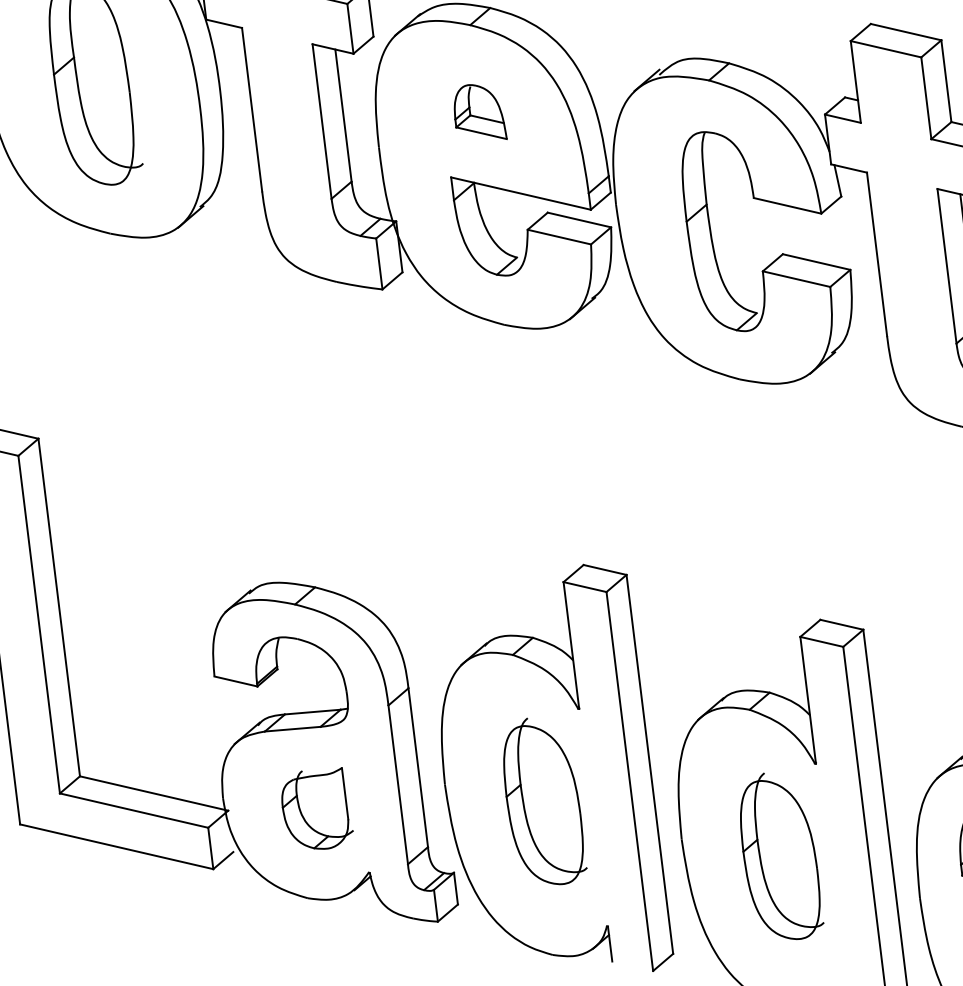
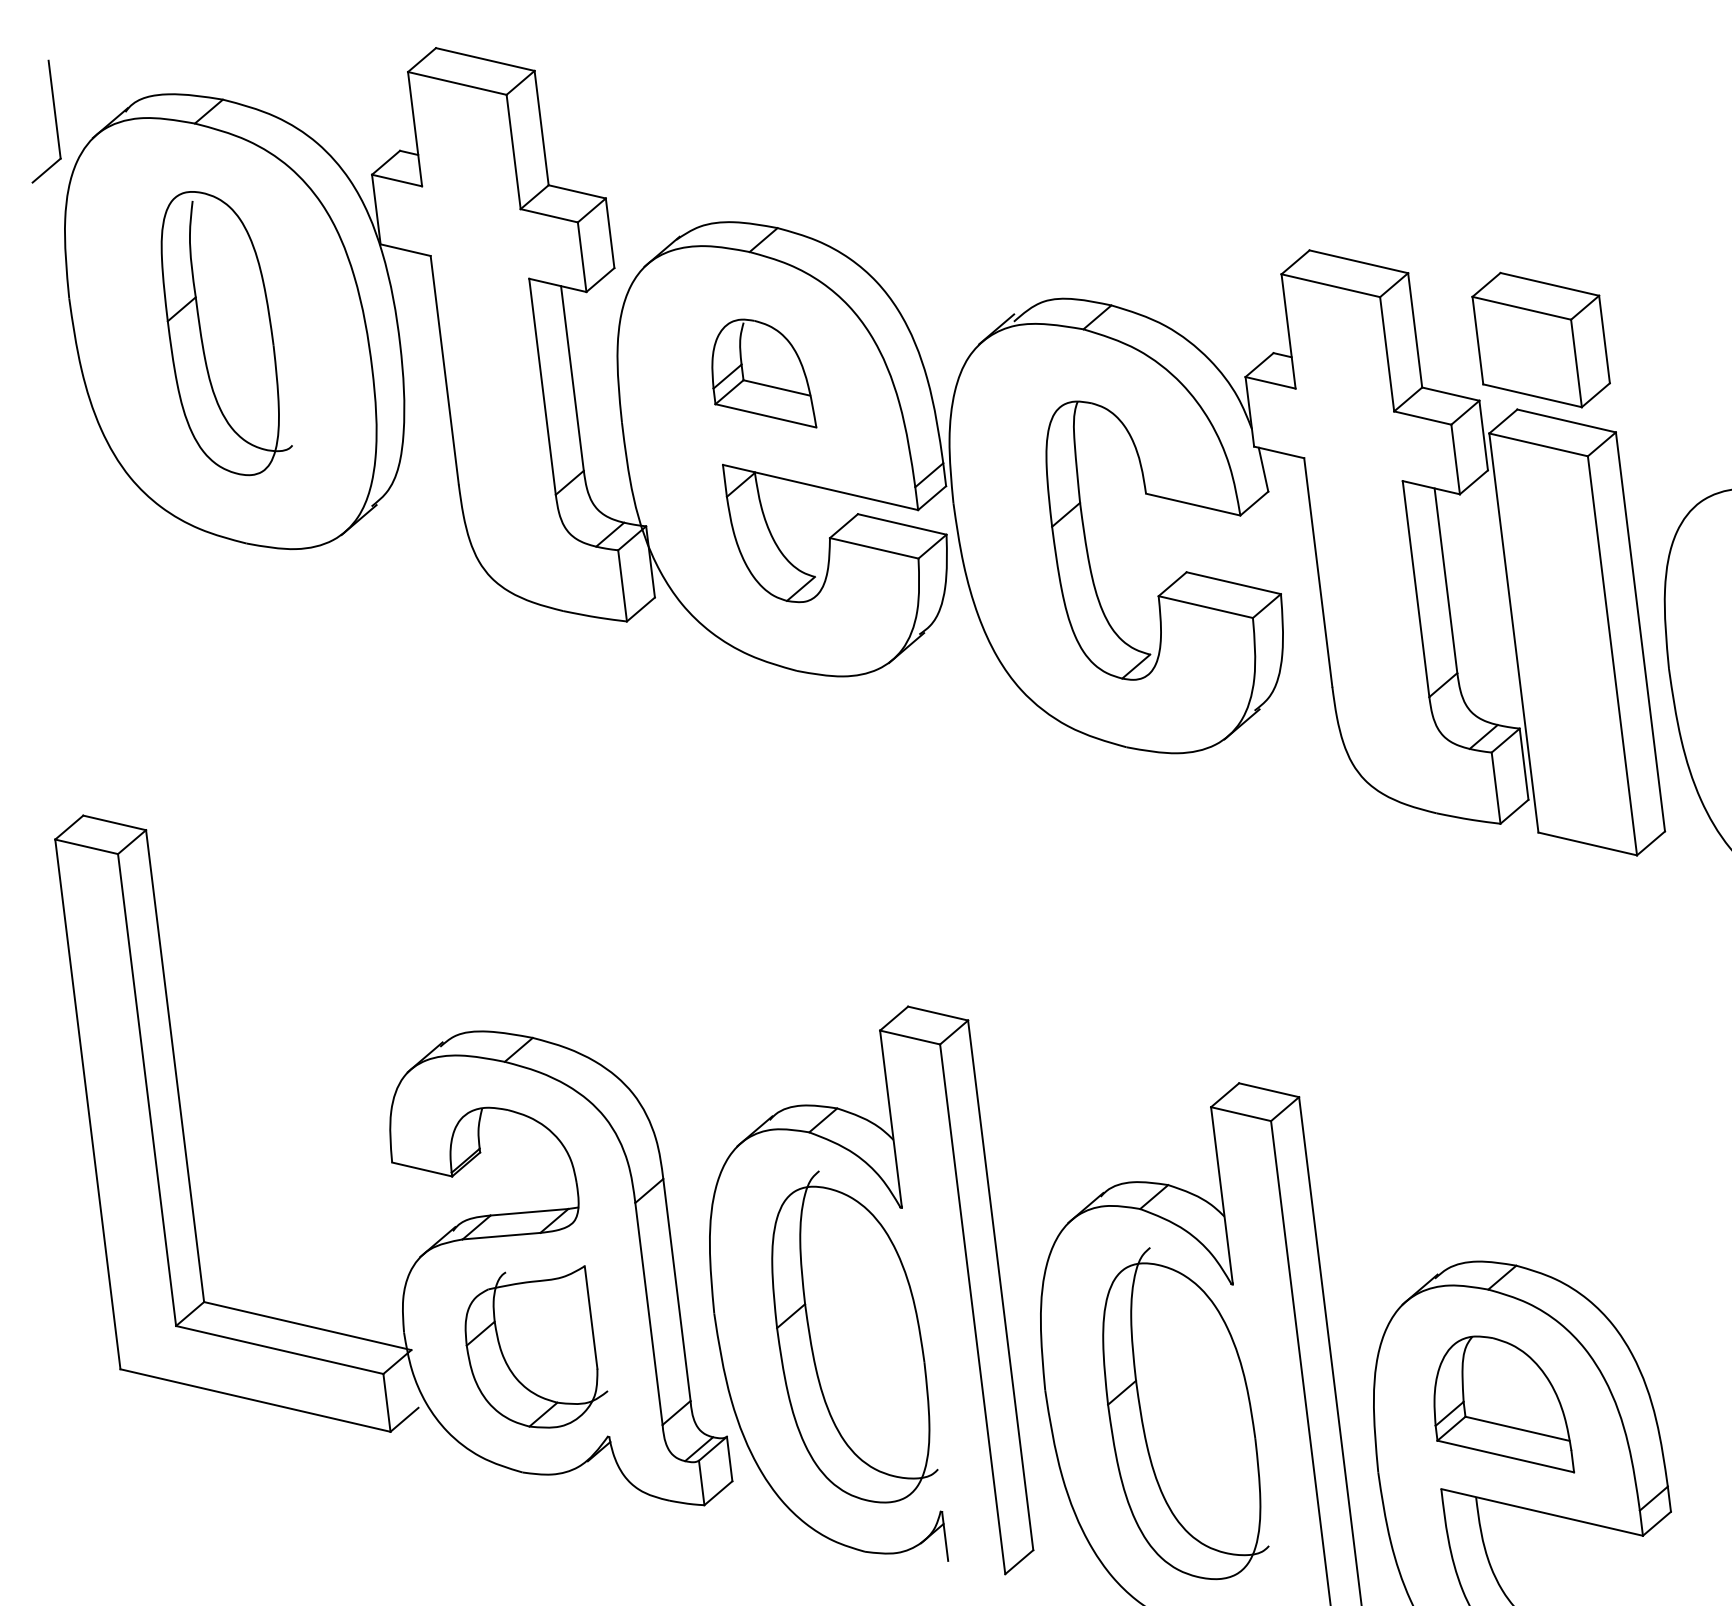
part: (480, 112) -> (764, 373), size x1.43
part: (545, 800) -> (854, 1336), size x1.43
part: (317, 808) -> (536, 1346), size x1.43
part: (782, 856) -> (1185, 1413), size x1.43

